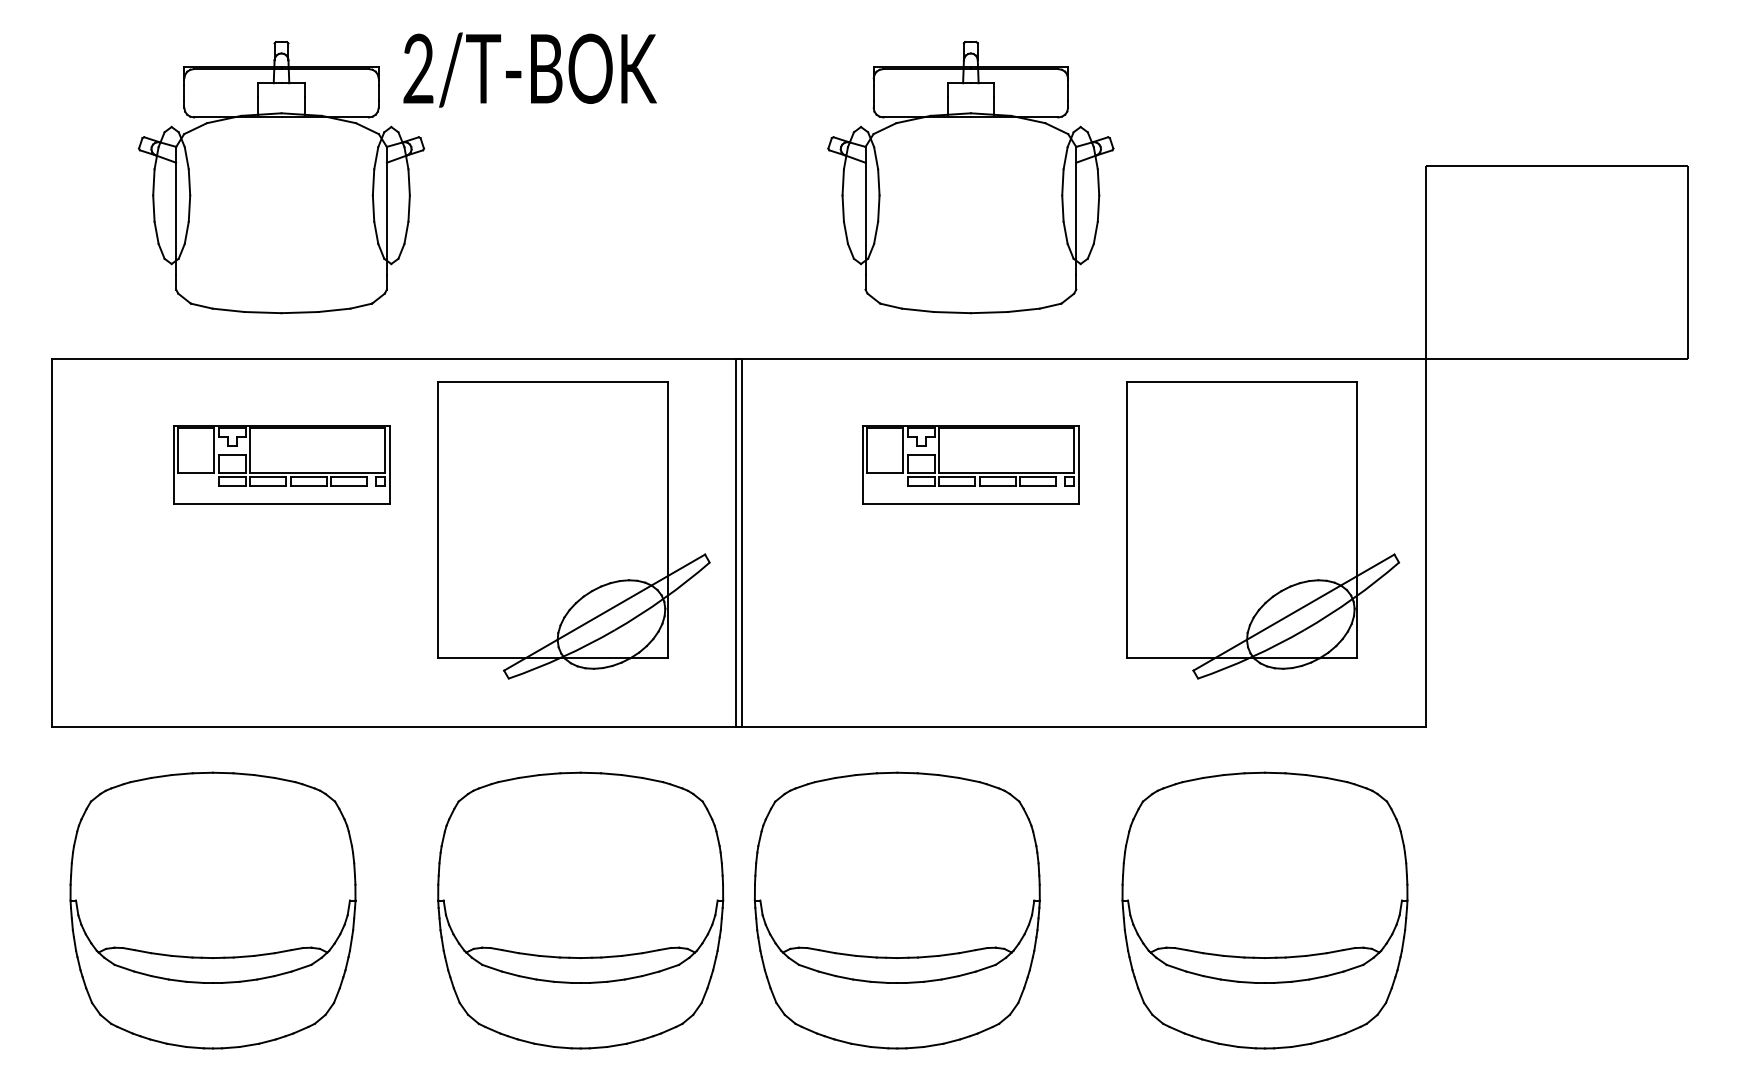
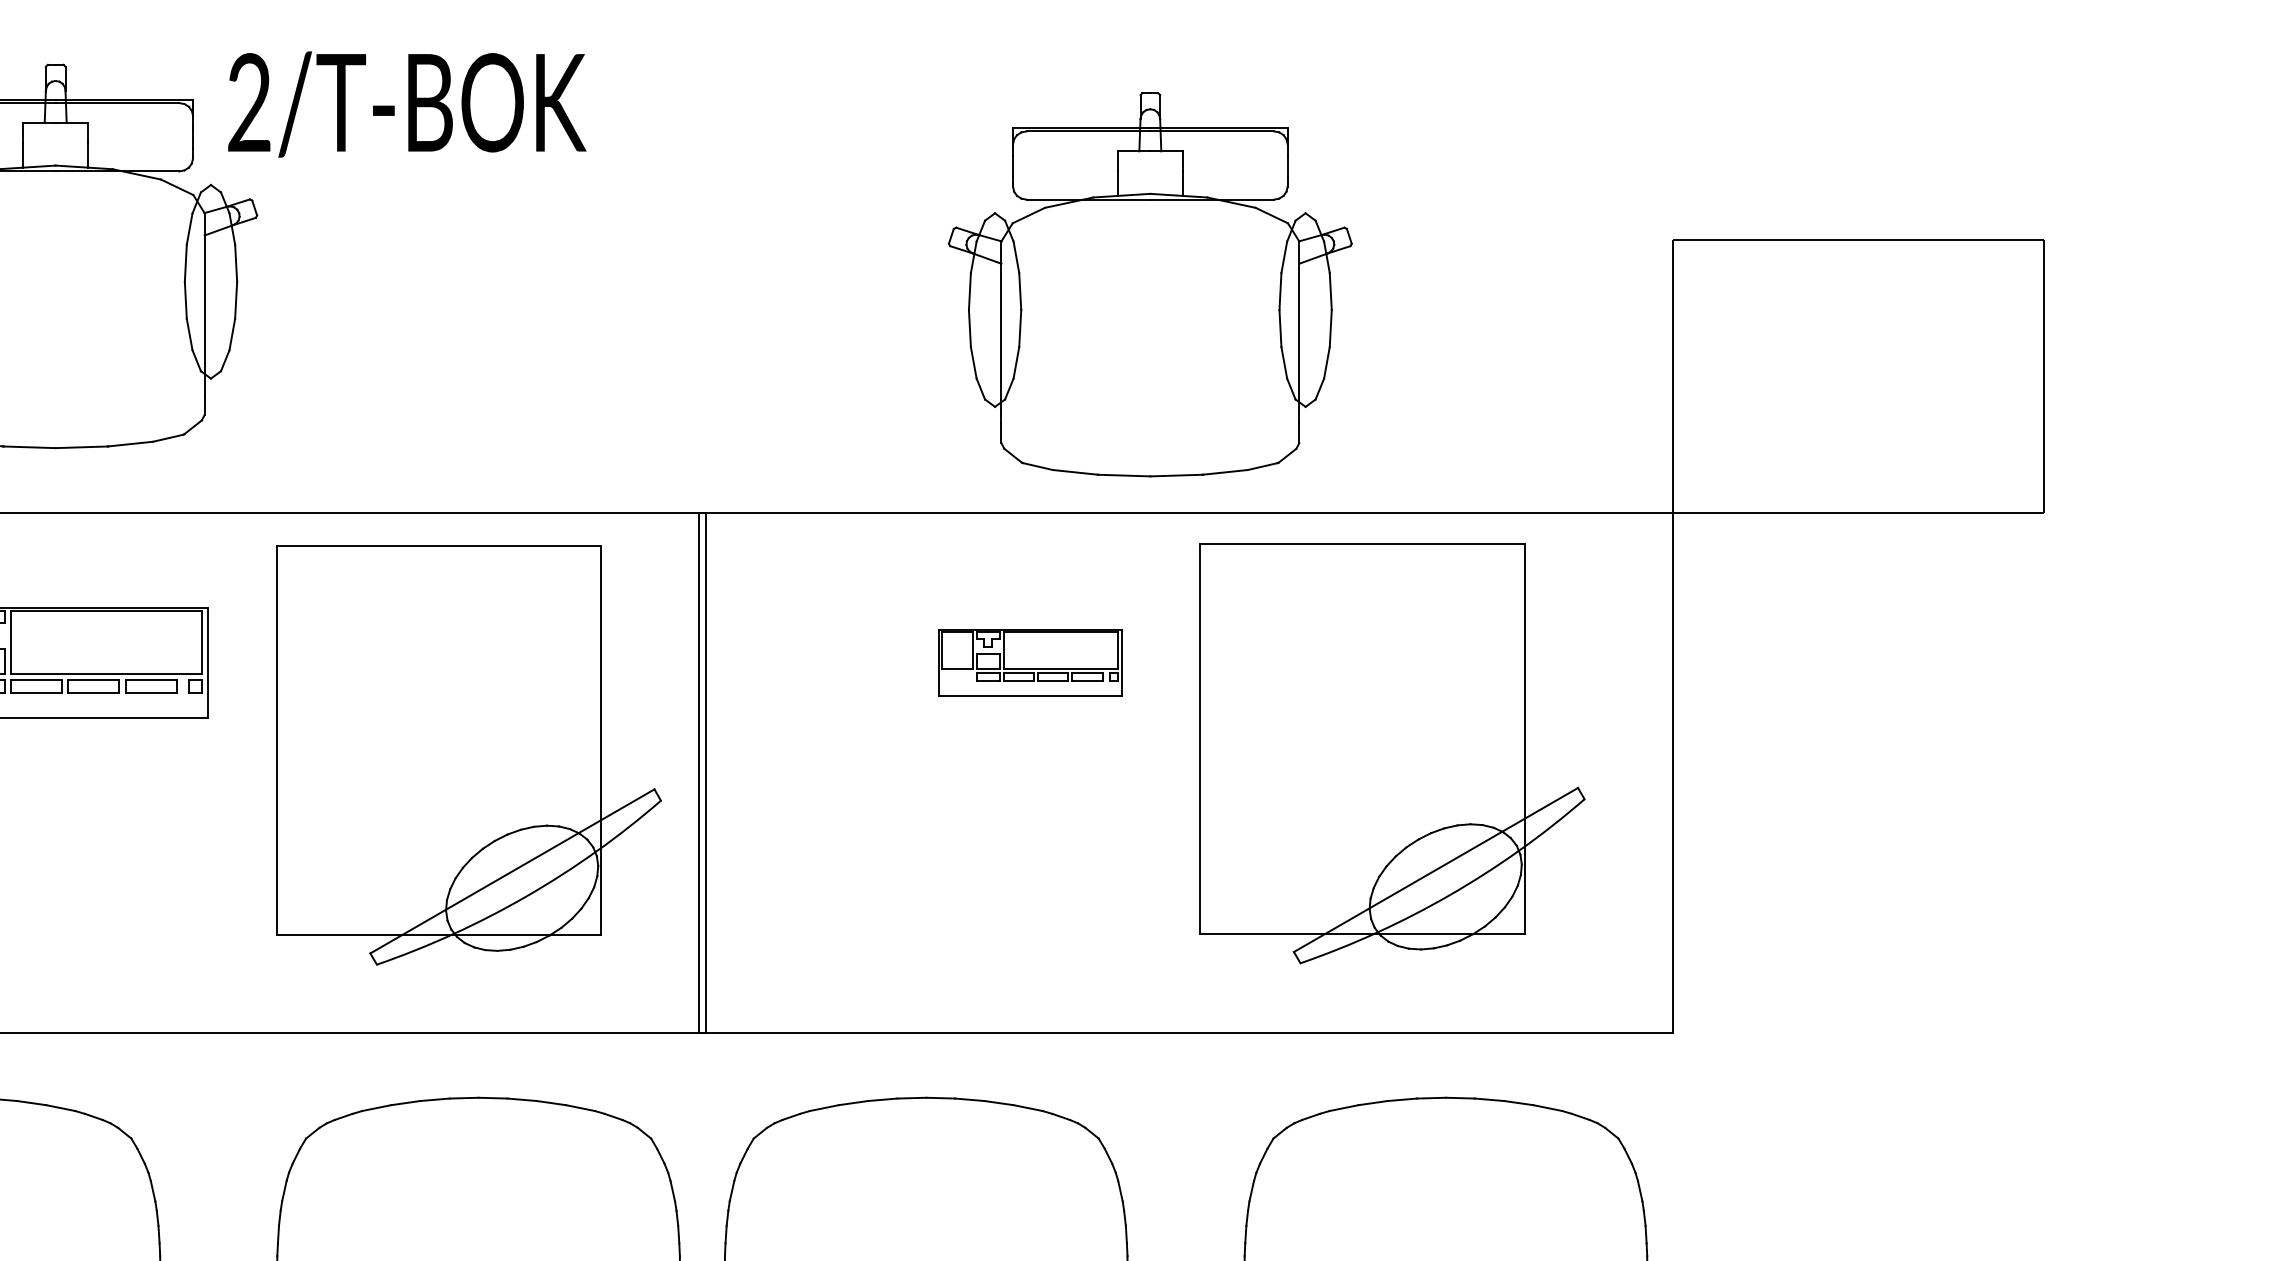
part: (970, 177) -> (1149, 284), moved
part: (970, 464) -> (1029, 662), size x0.6
part: (1263, 530) -> (1392, 753), moved

